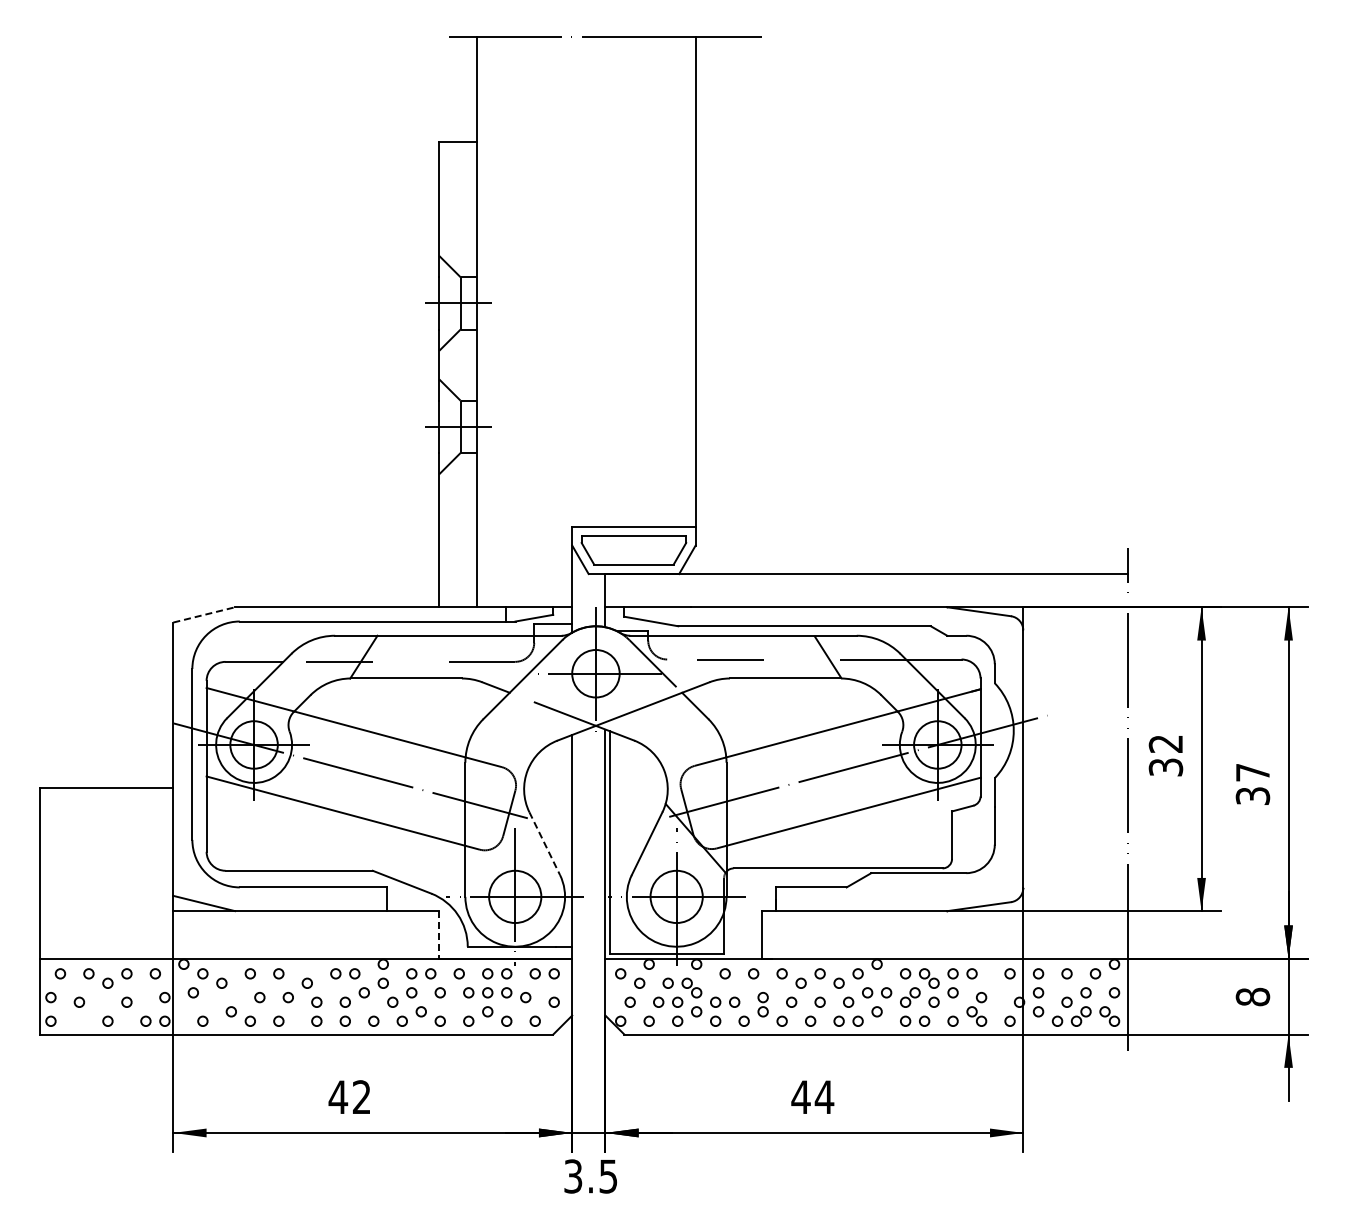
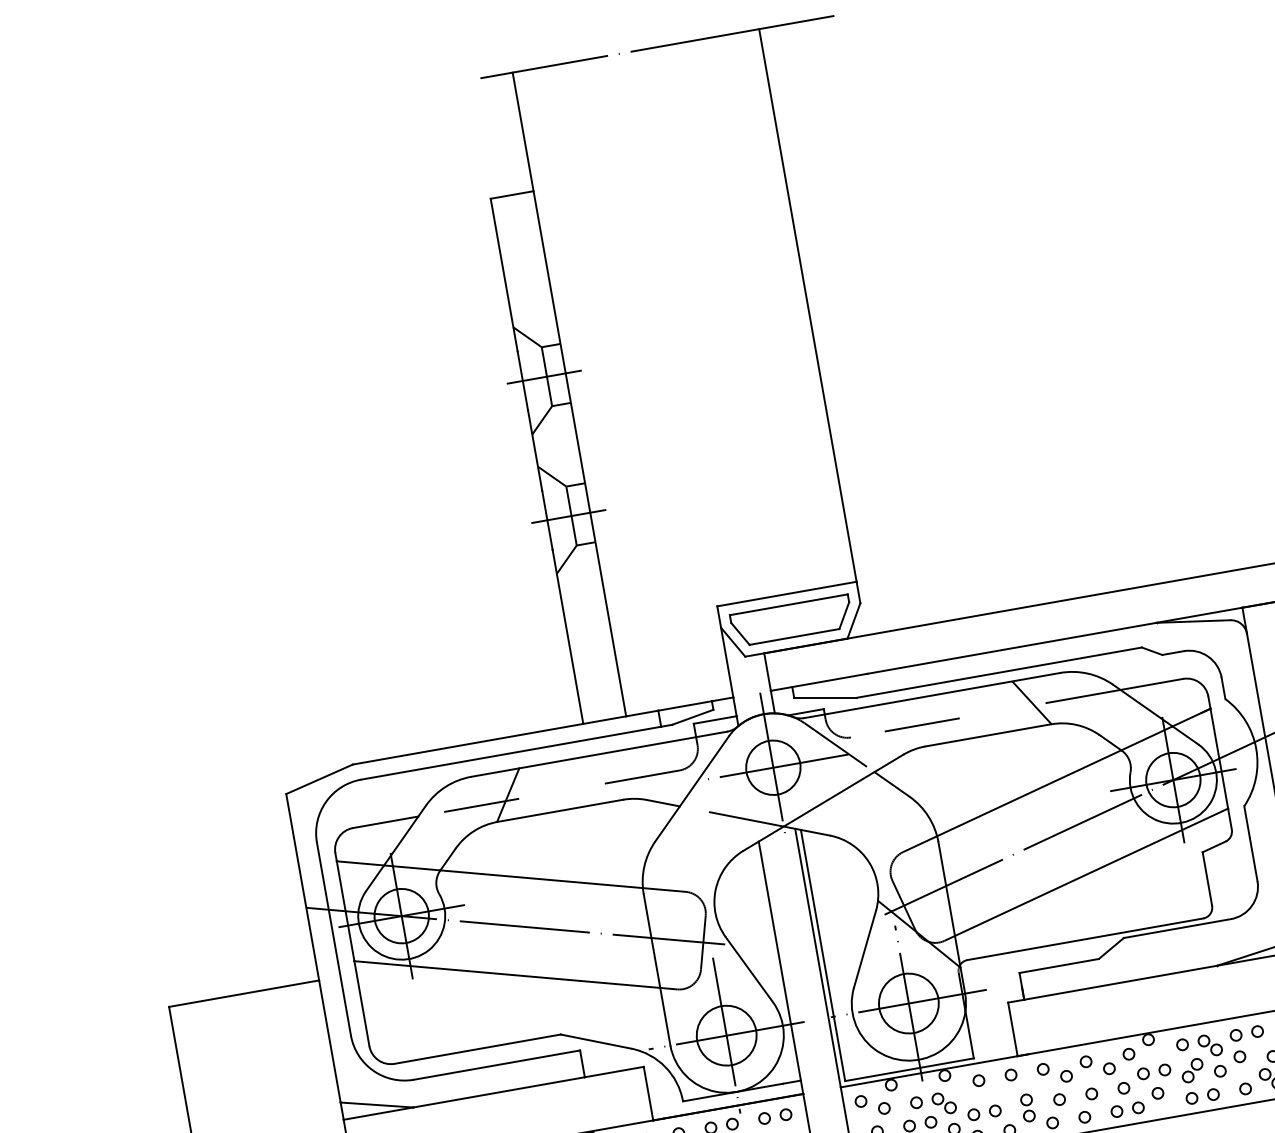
line: (204, 614) -> (319, 778), dashed -> solid
line: (544, 843) -> (749, 969), dashed -> solid
line: (439, 934) -> (648, 1093), dashed -> solid

